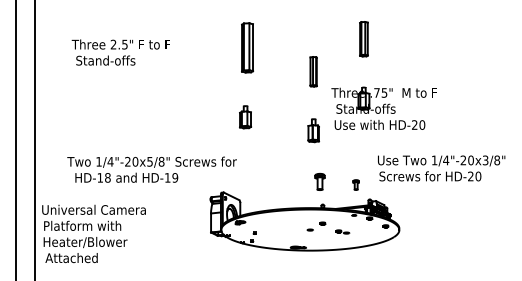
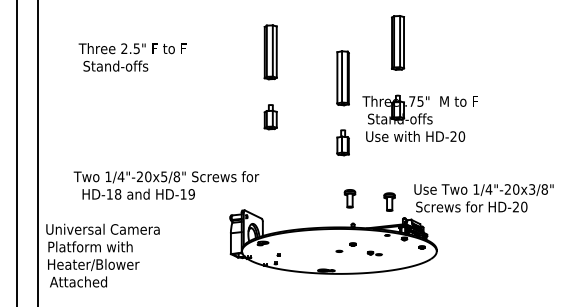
part: (363, 38) -> (397, 42), size x1.43
part: (313, 71) -> (342, 78), size x1.67
part: (245, 117) -> (270, 117), moved
text: (441, 168) -> (483, 198), moved
part: (355, 184) -> (388, 201), size x1.67

